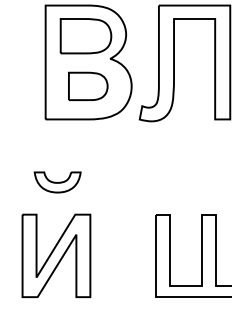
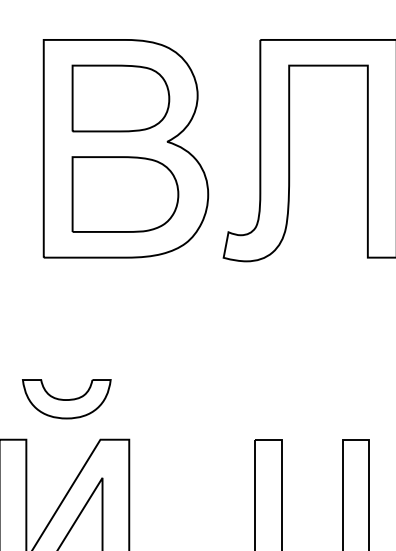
part: (87, 86) -> (123, 194), size x1.43
part: (57, 182) -> (66, 399), moved

